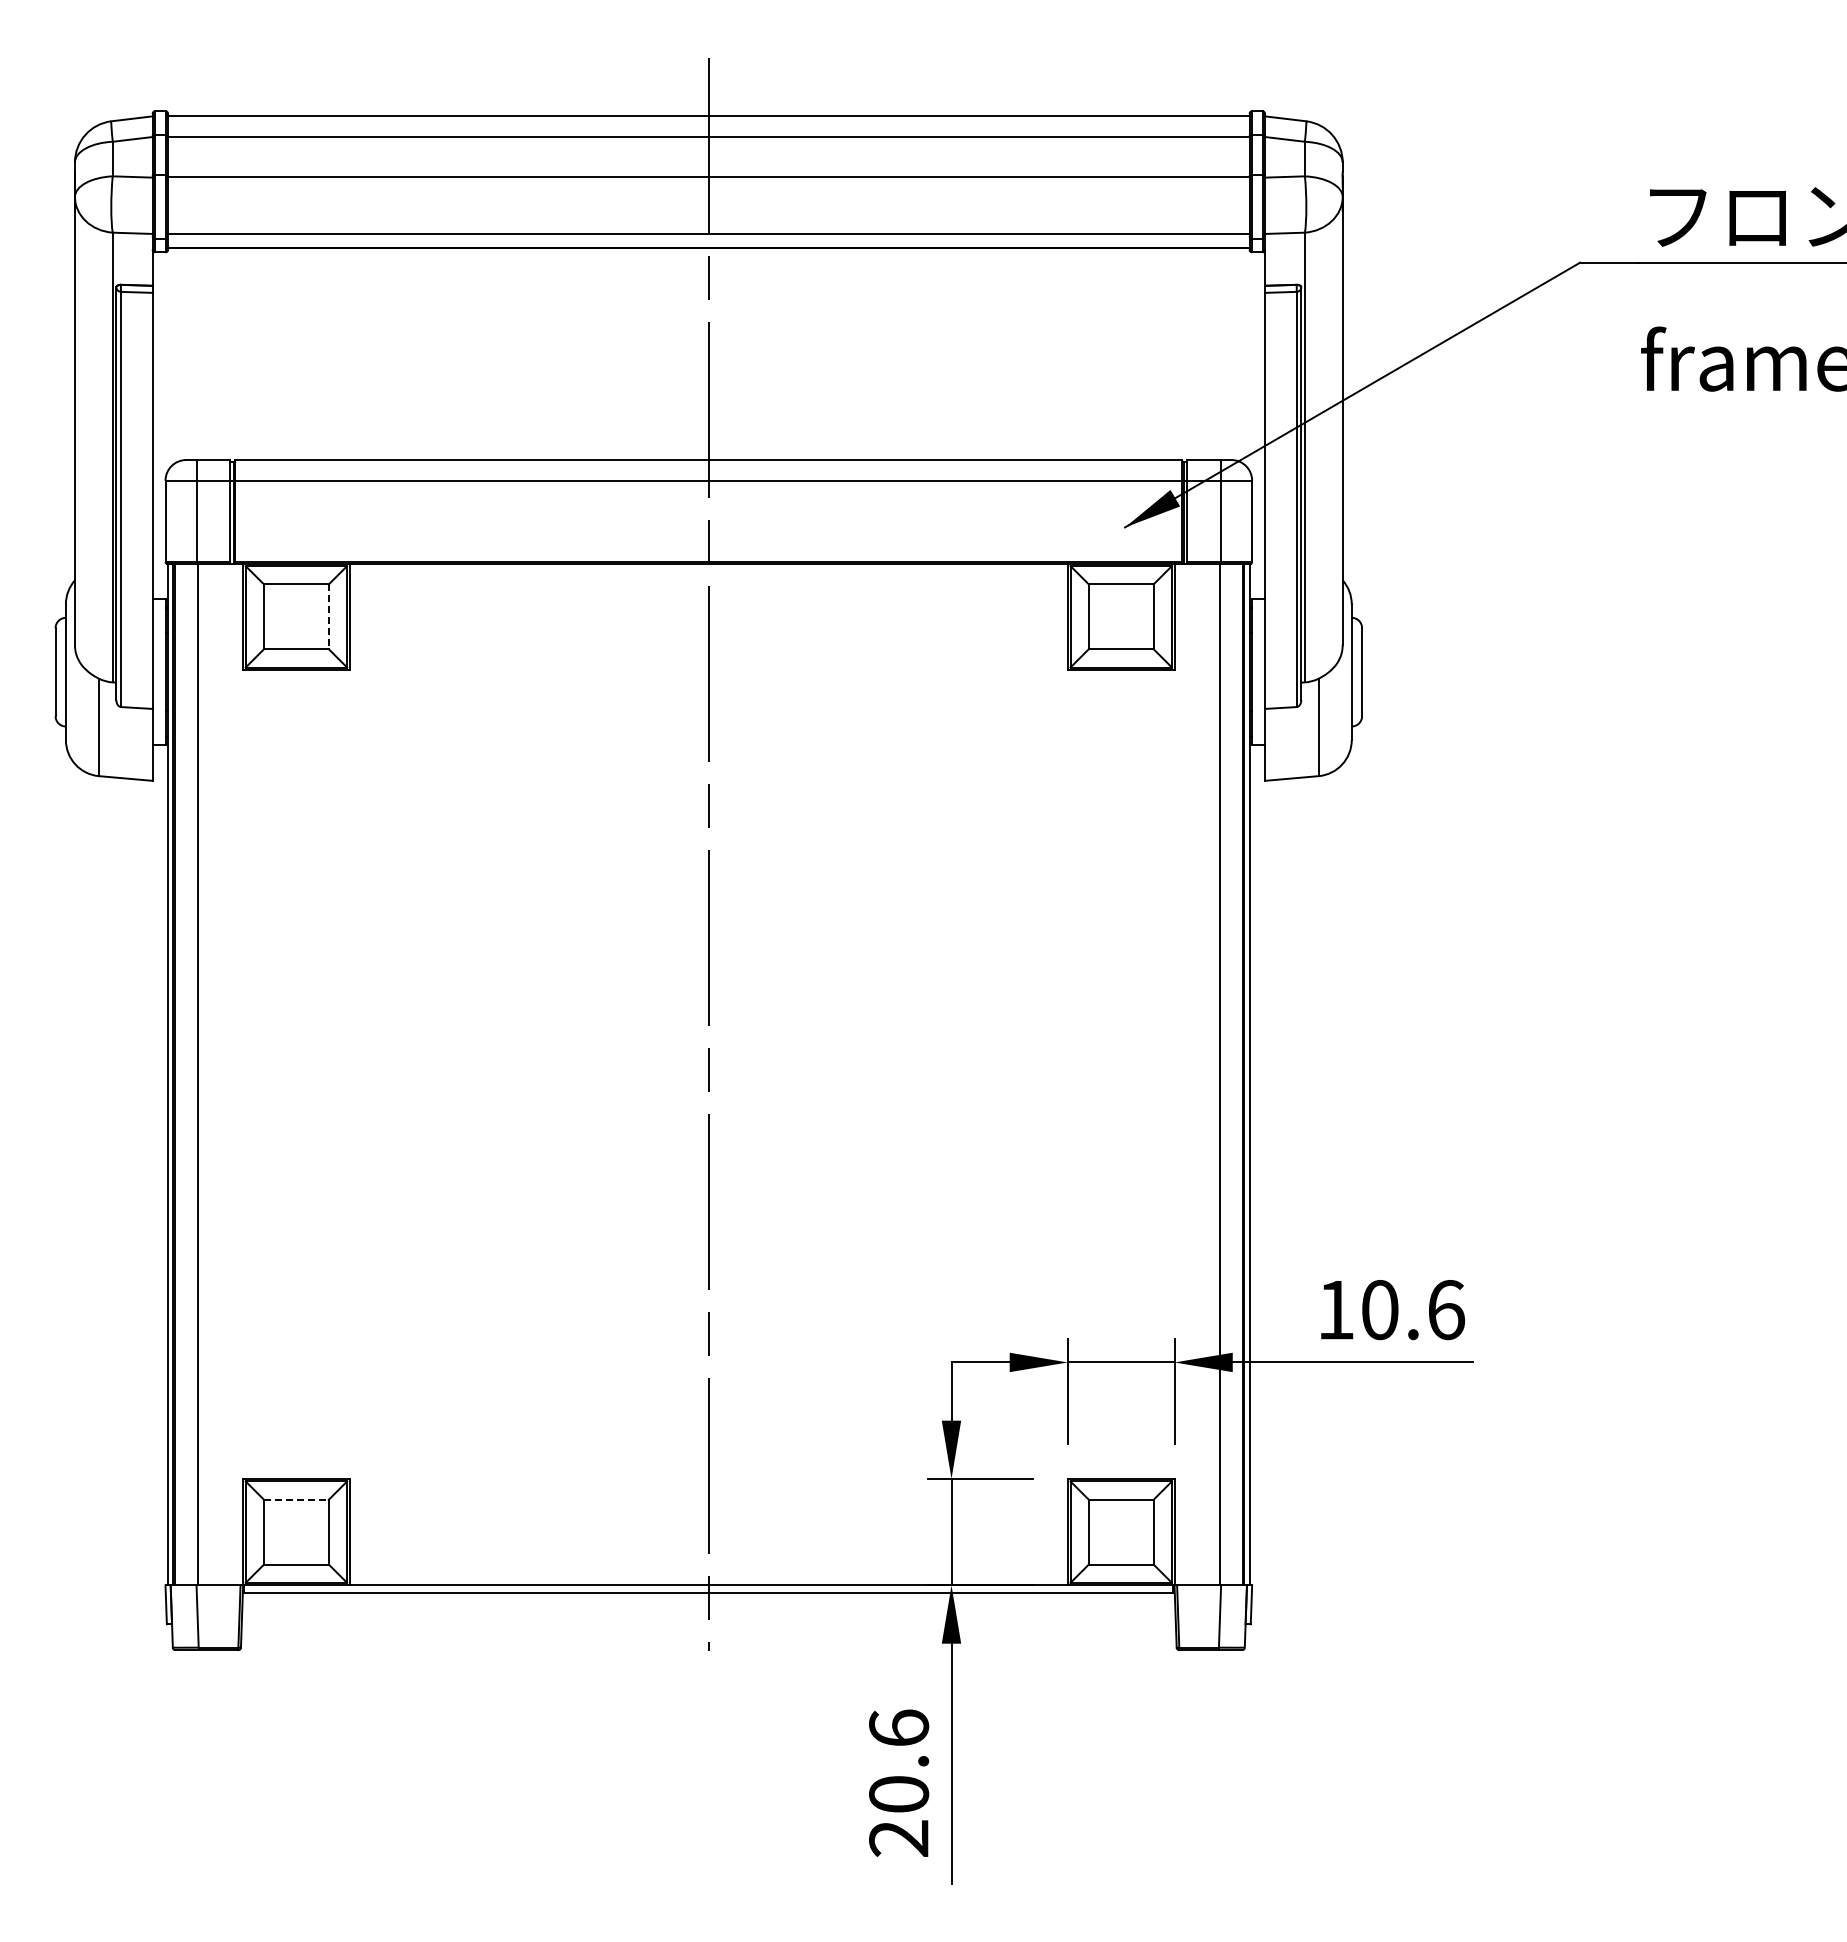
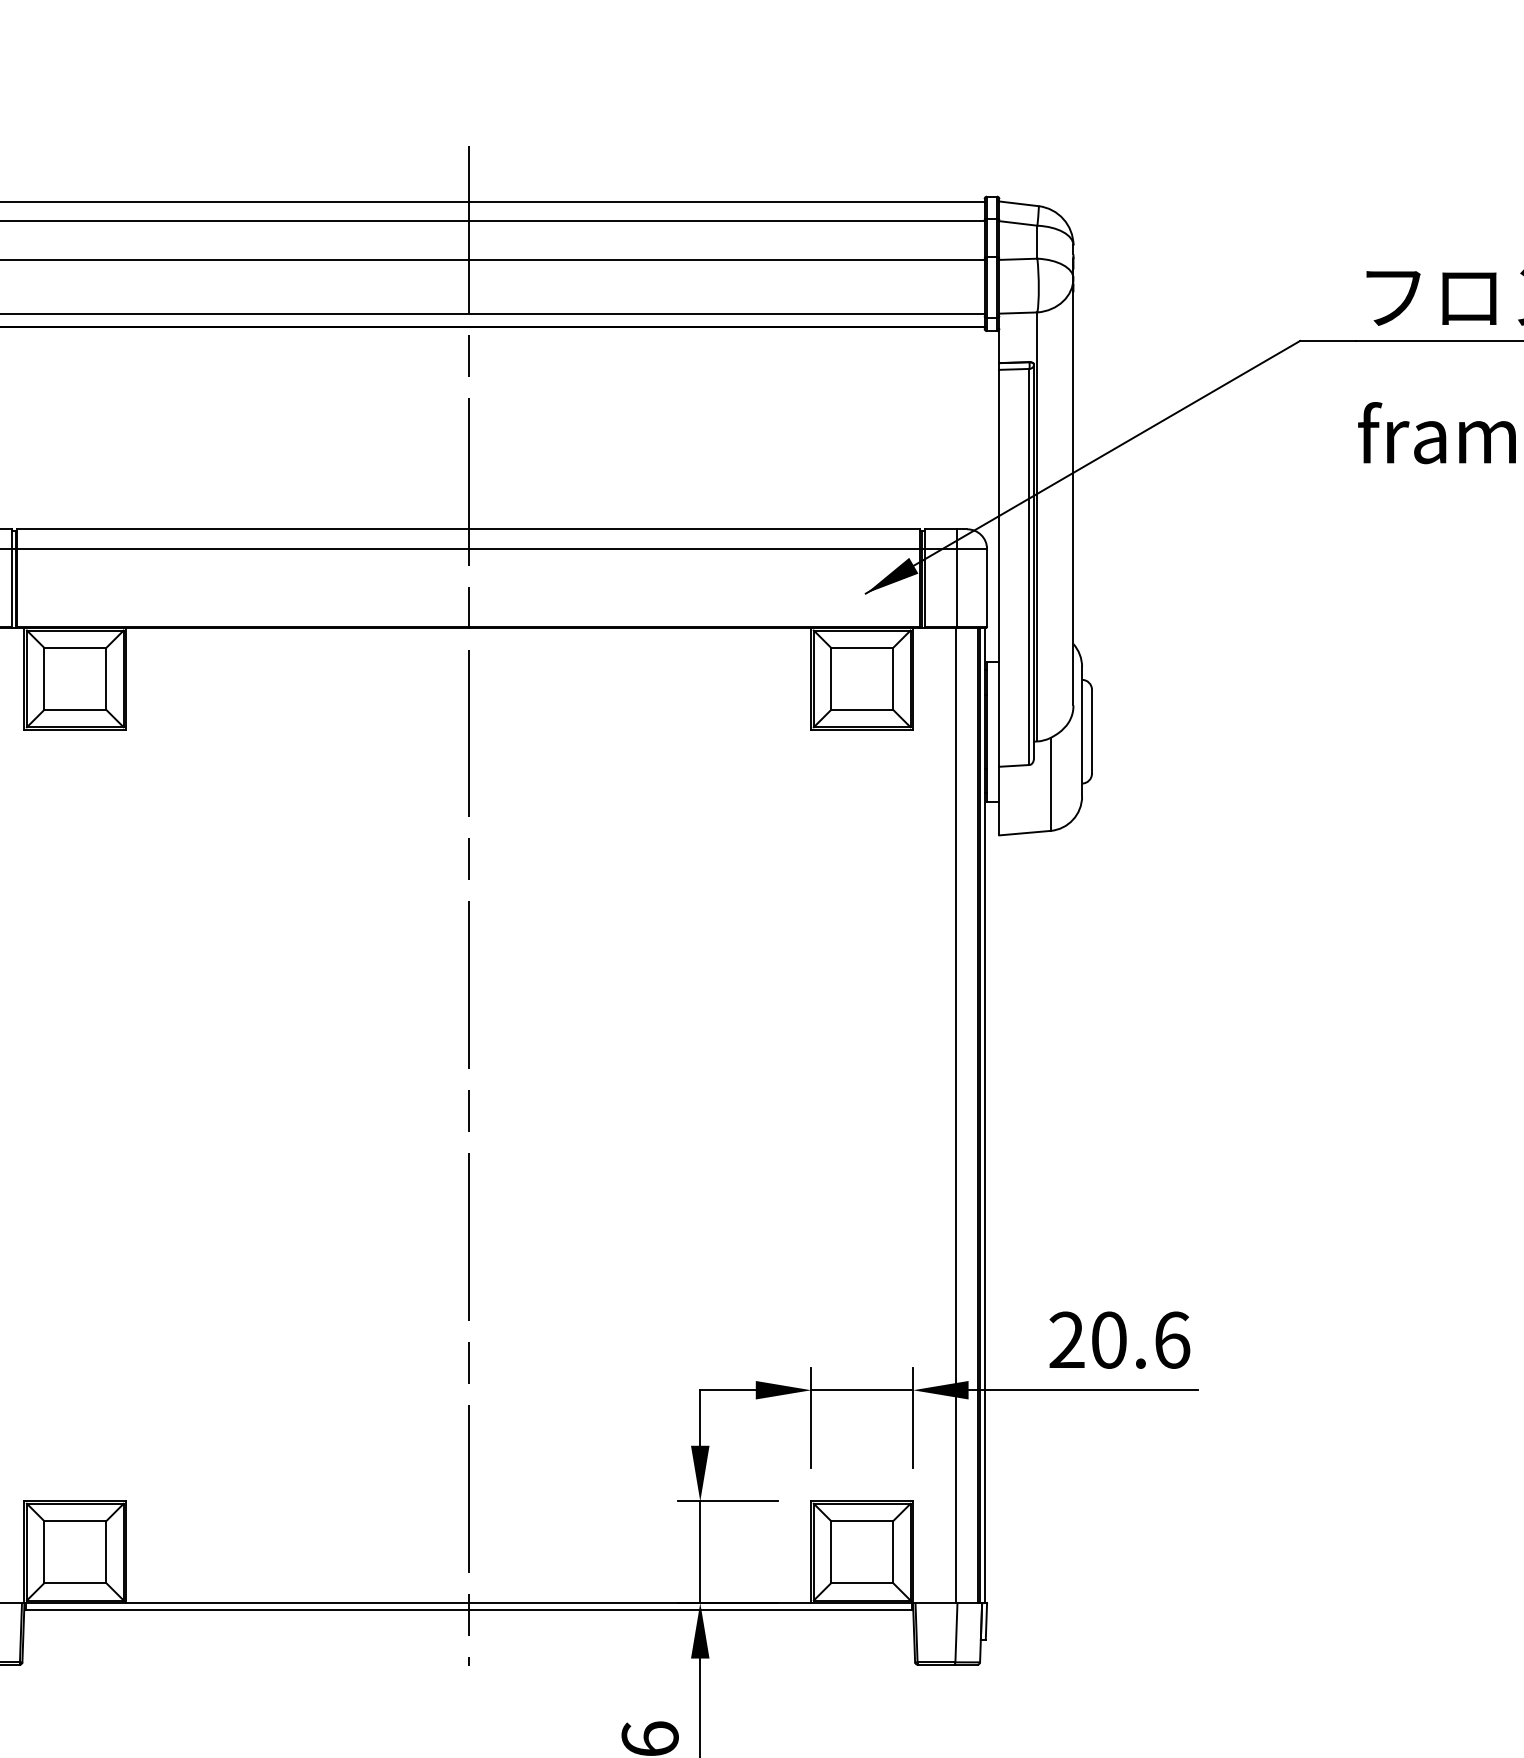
line: (328, 617) -> (105, 679), dashed -> solid
text: (1335, 1309) -> (1066, 1339), 10.6 -> 20.6
line: (296, 1499) -> (75, 1520), dashed -> solid

